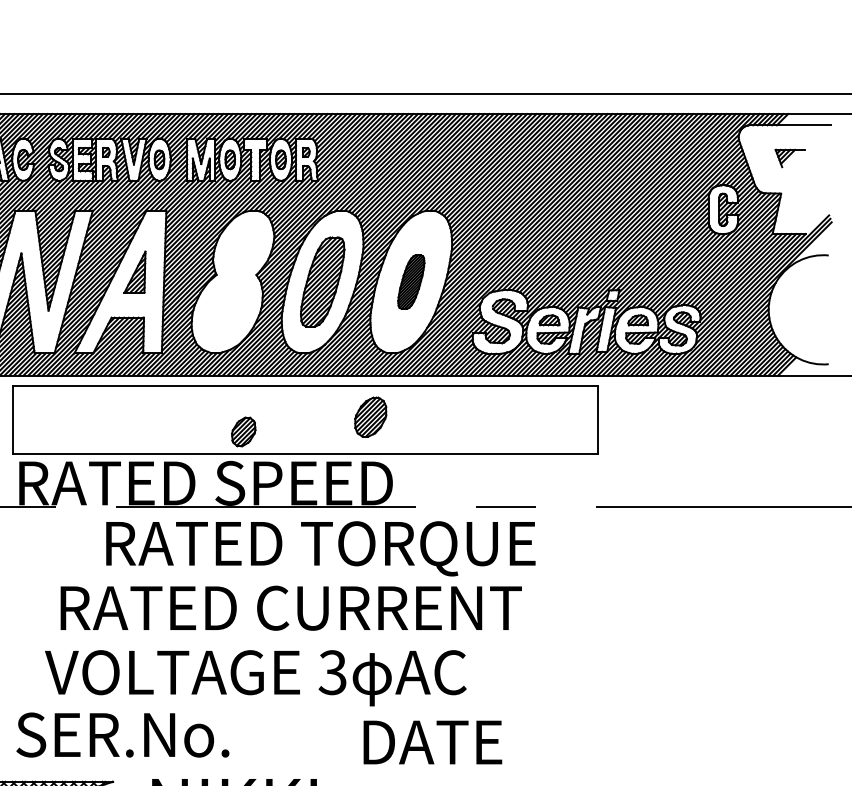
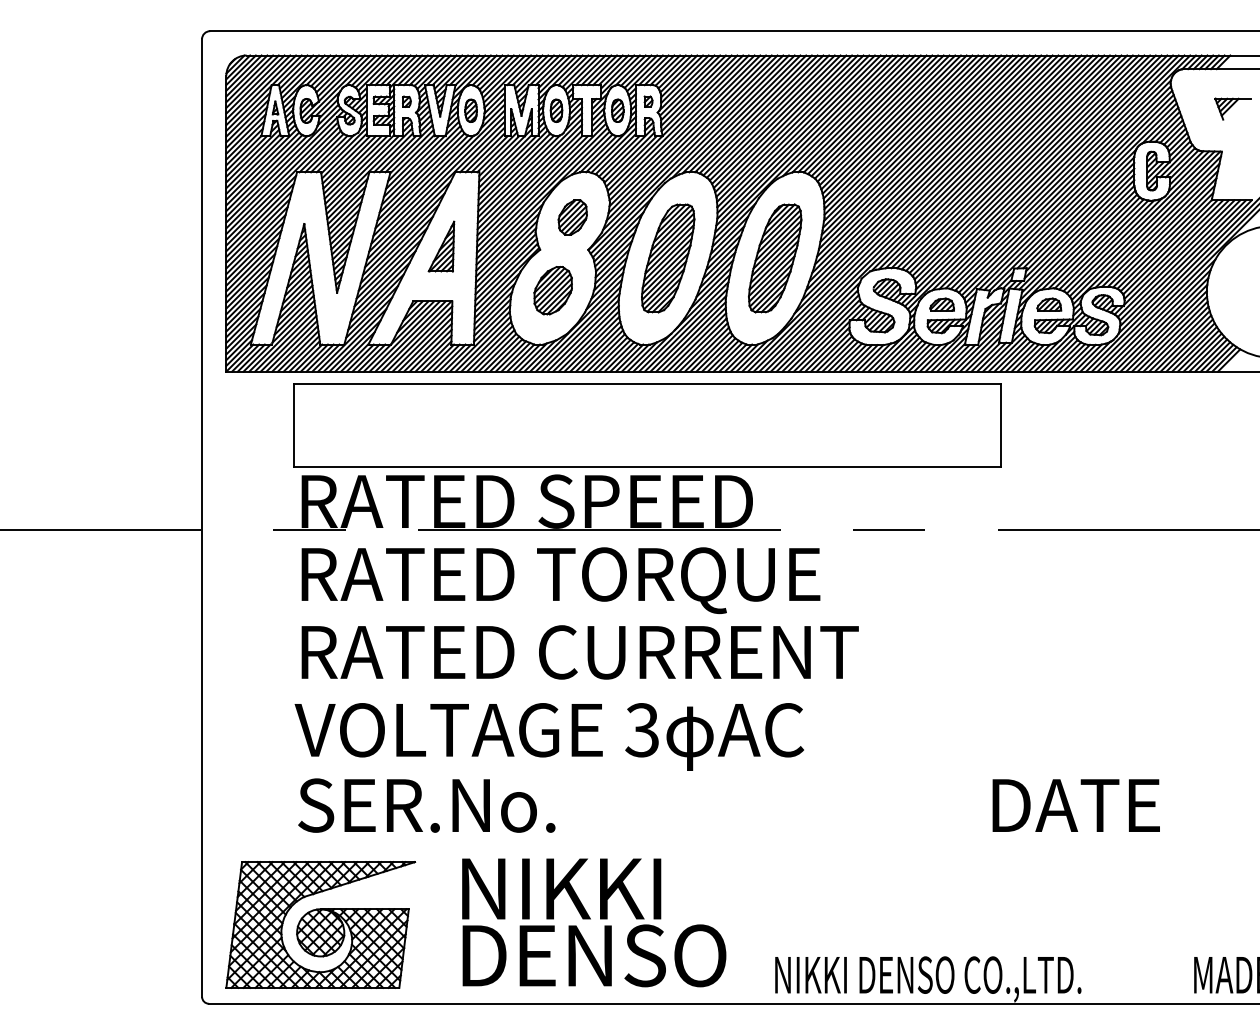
part: (411, 282) -> (775, 258), size x1.67
part: (370, 417) -> (552, 290), moved
part: (243, 431) -> (572, 217), moved
text: (320, 548) -> (560, 580), moved
text: (290, 608) -> (579, 652), moved
text: (255, 677) -> (548, 736), moved
text: (432, 742) -> (1075, 805), moved

